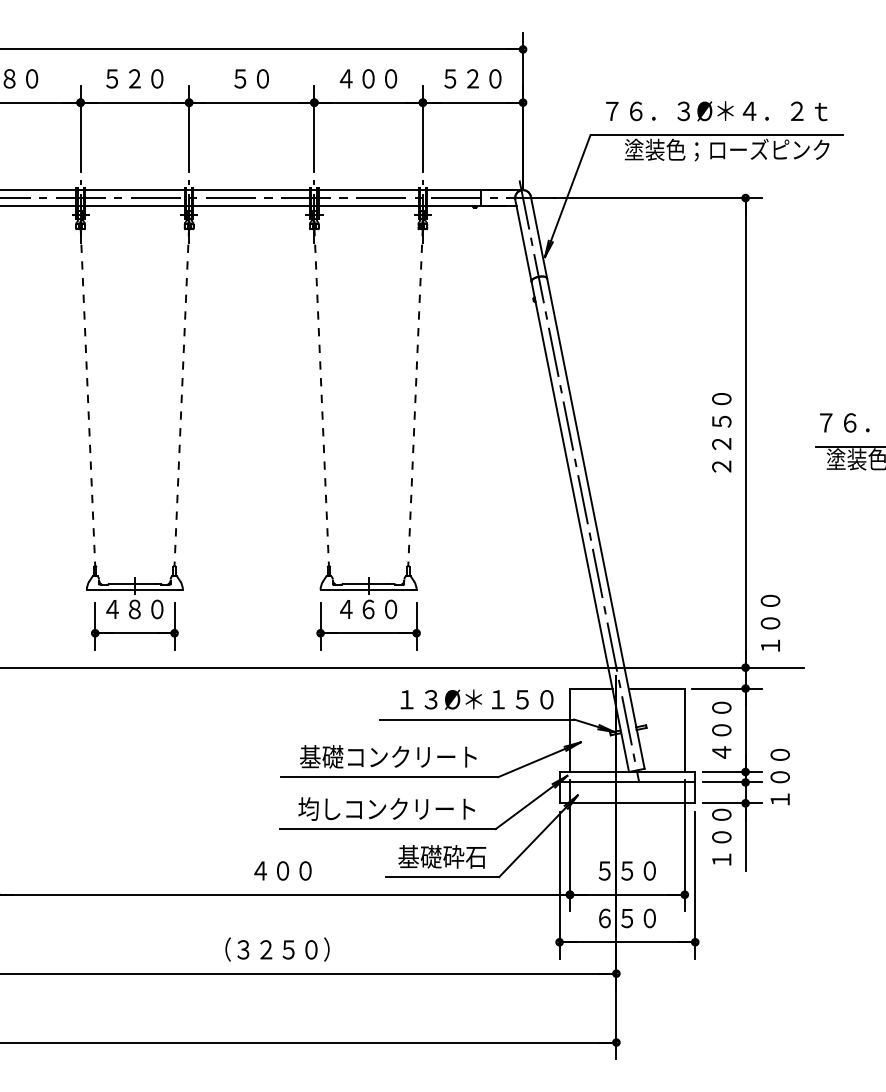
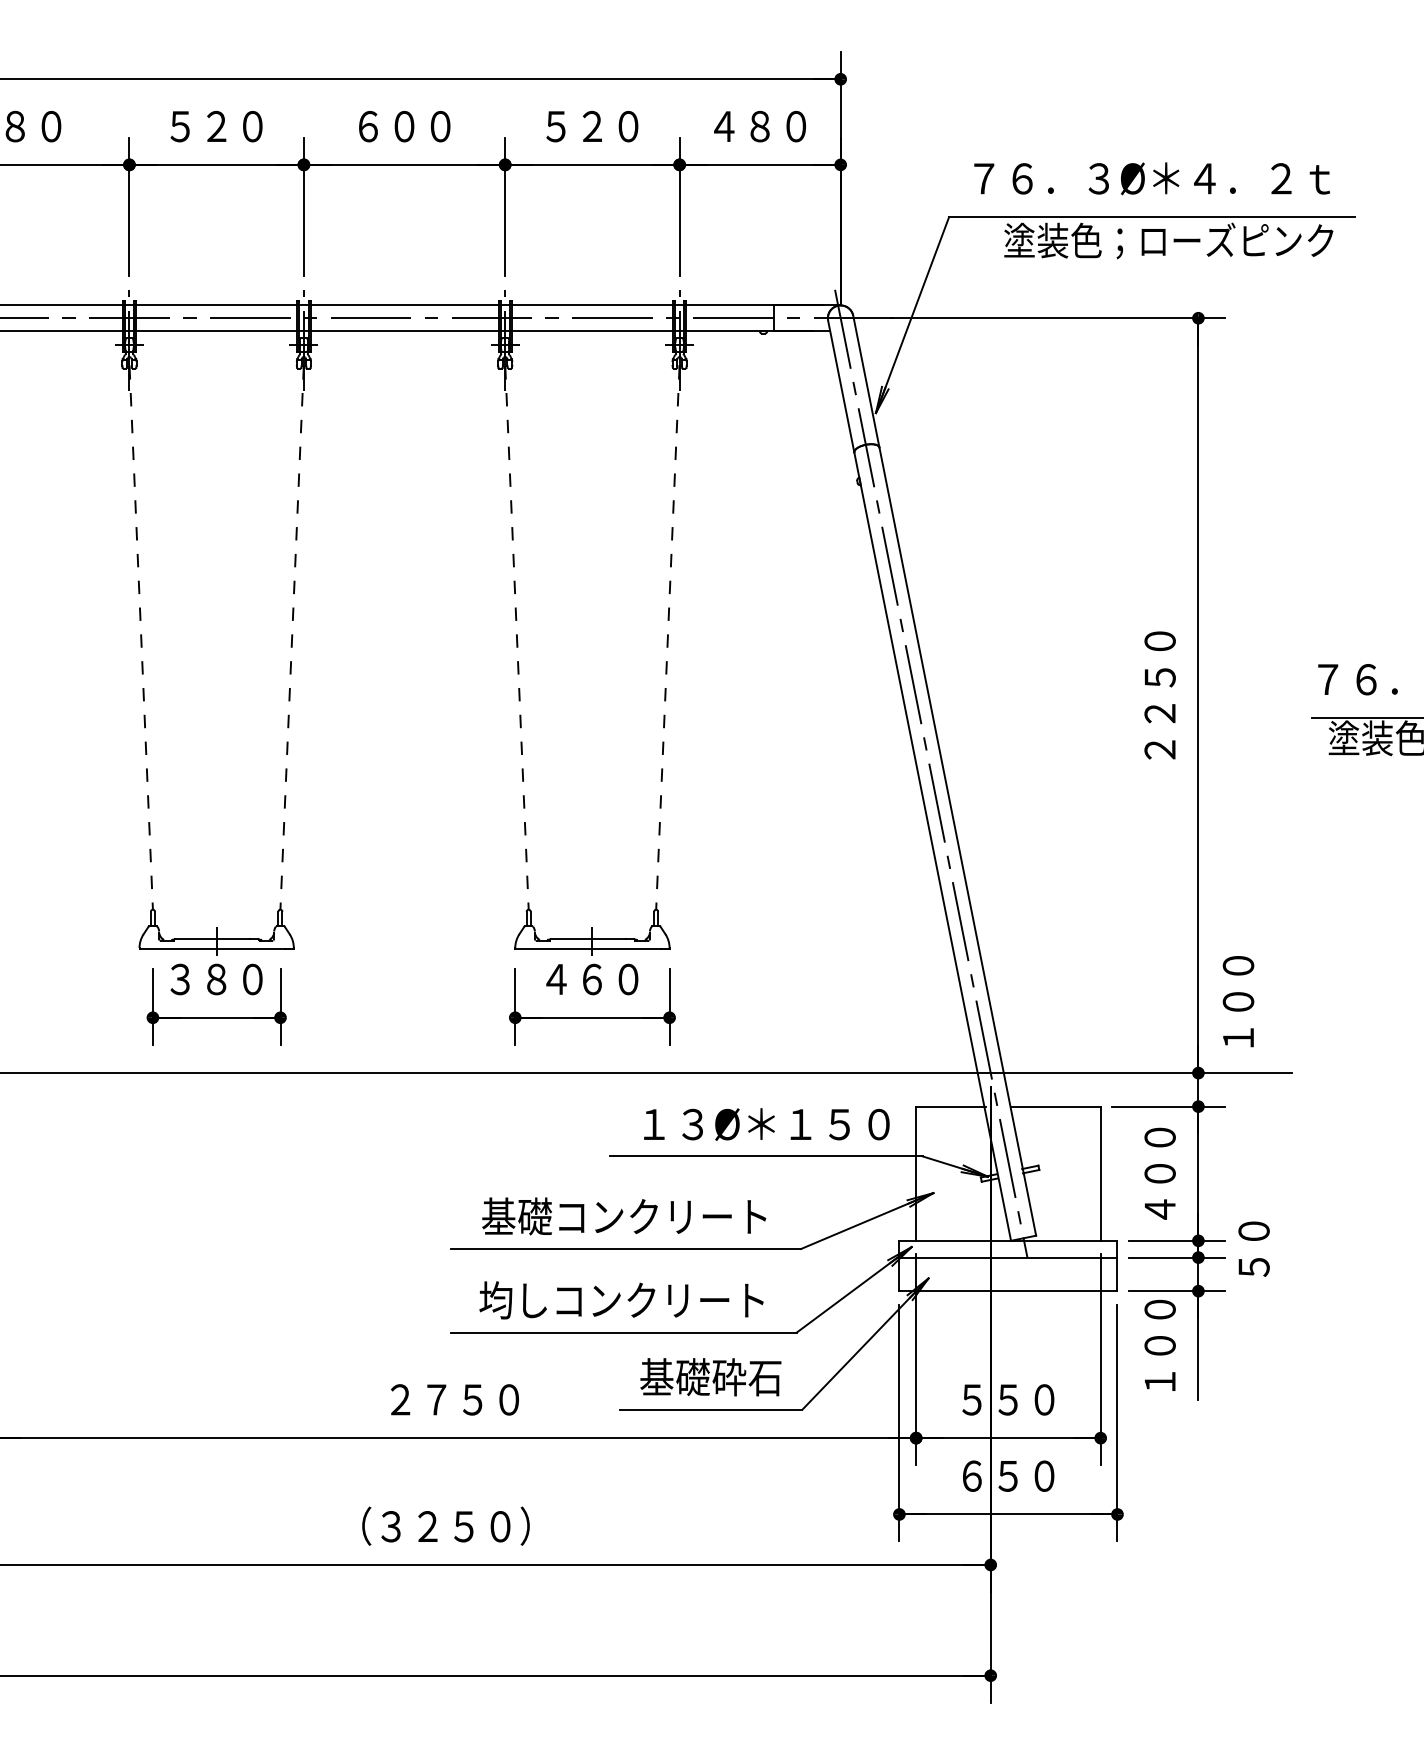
text: (251, 78) -> (404, 125), ５０ -> ６００
text: (356, 78) -> (572, 125), ４００ -> ５２０
text: (461, 78) -> (741, 125), ５２０ -> ４８０
text: (112, 609) -> (180, 979), ４８０ -> ３８０
text: (779, 776) -> (1252, 1248), １００ -> ５０
text: (282, 870) -> (453, 1399), ４００ -> ２７５０

